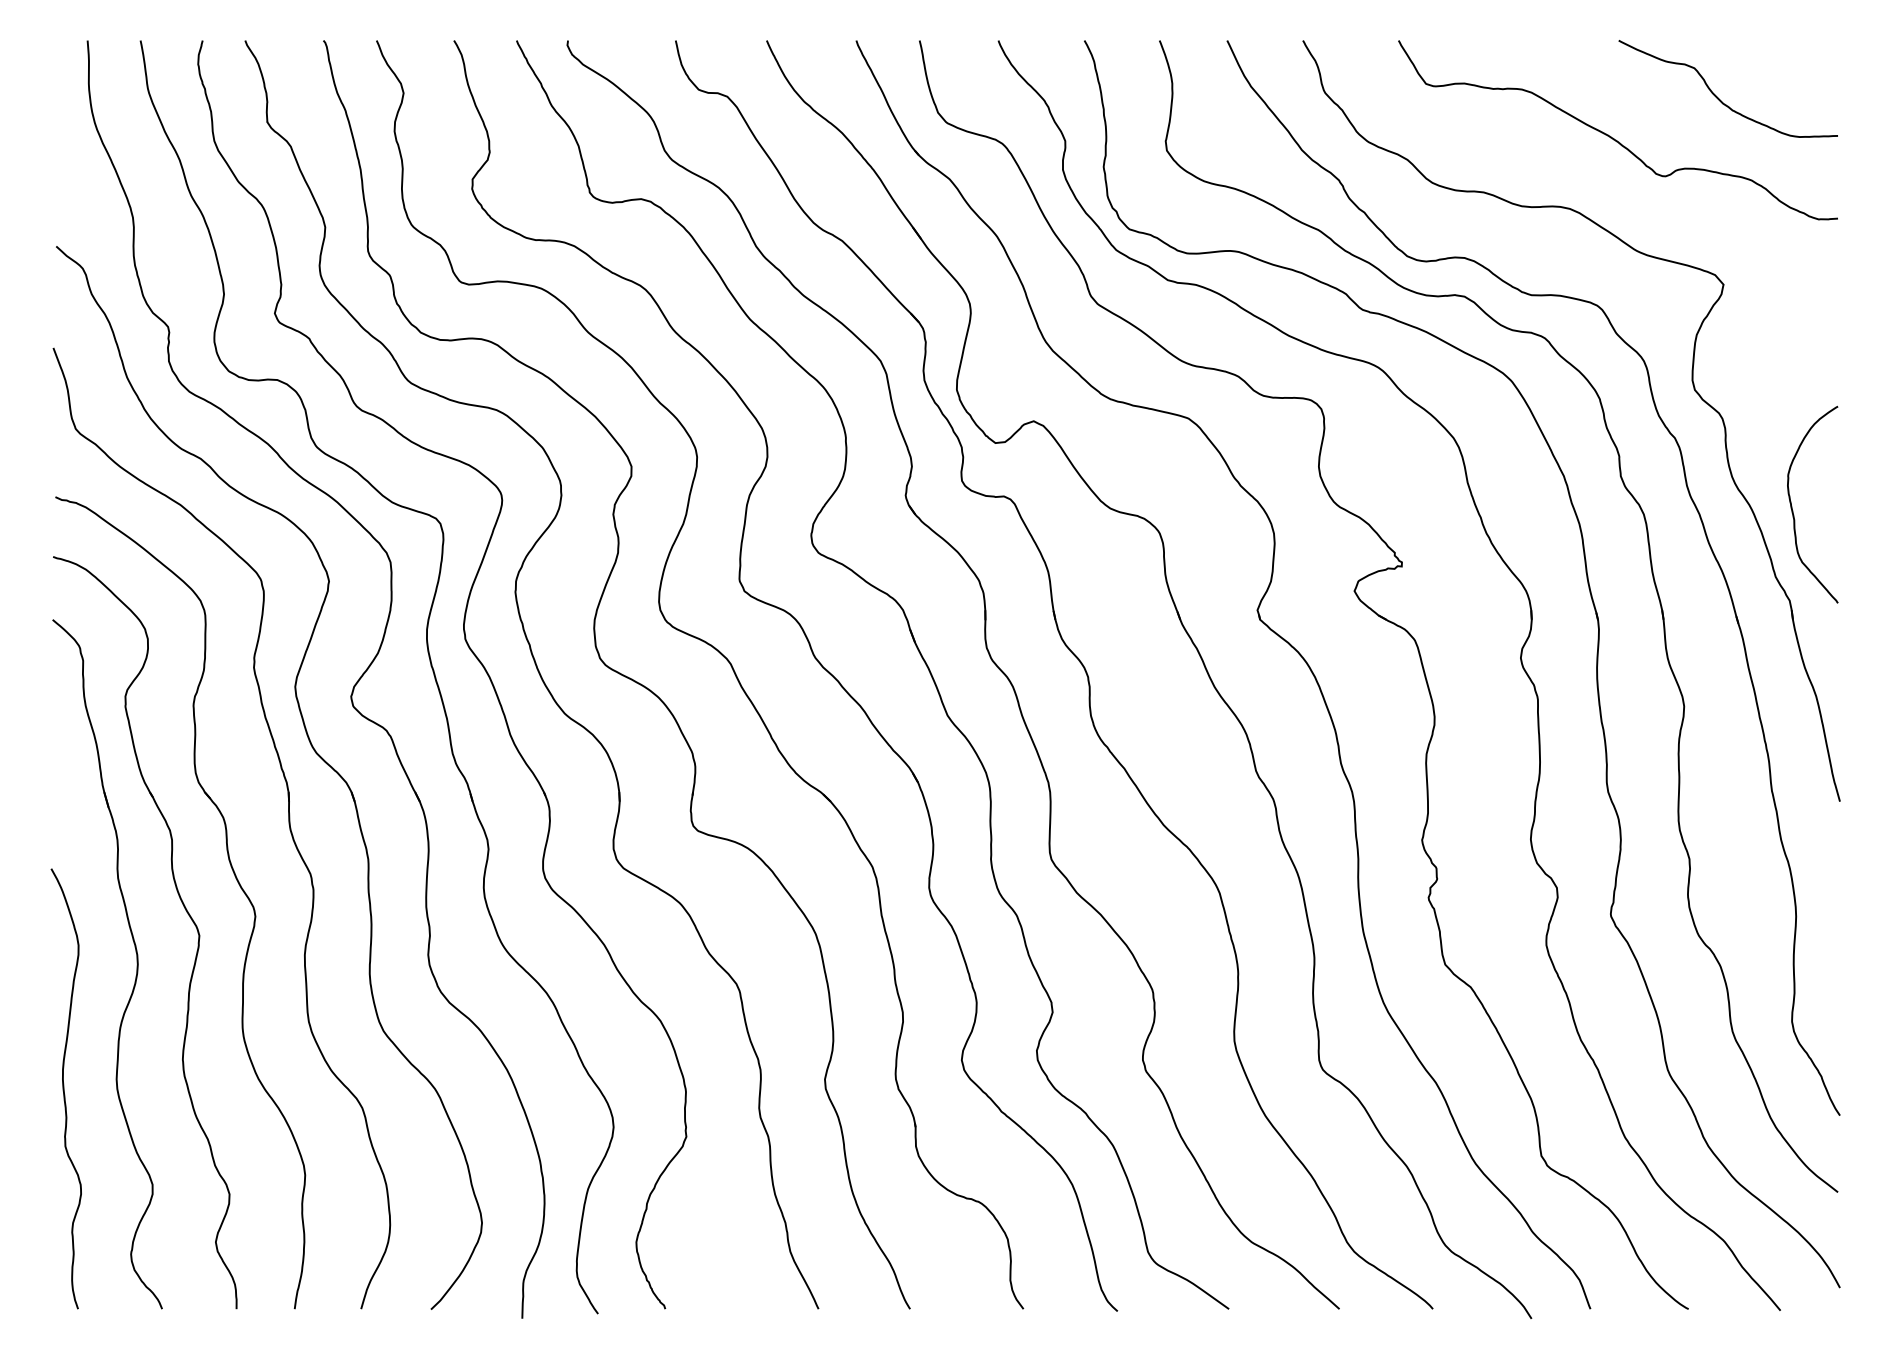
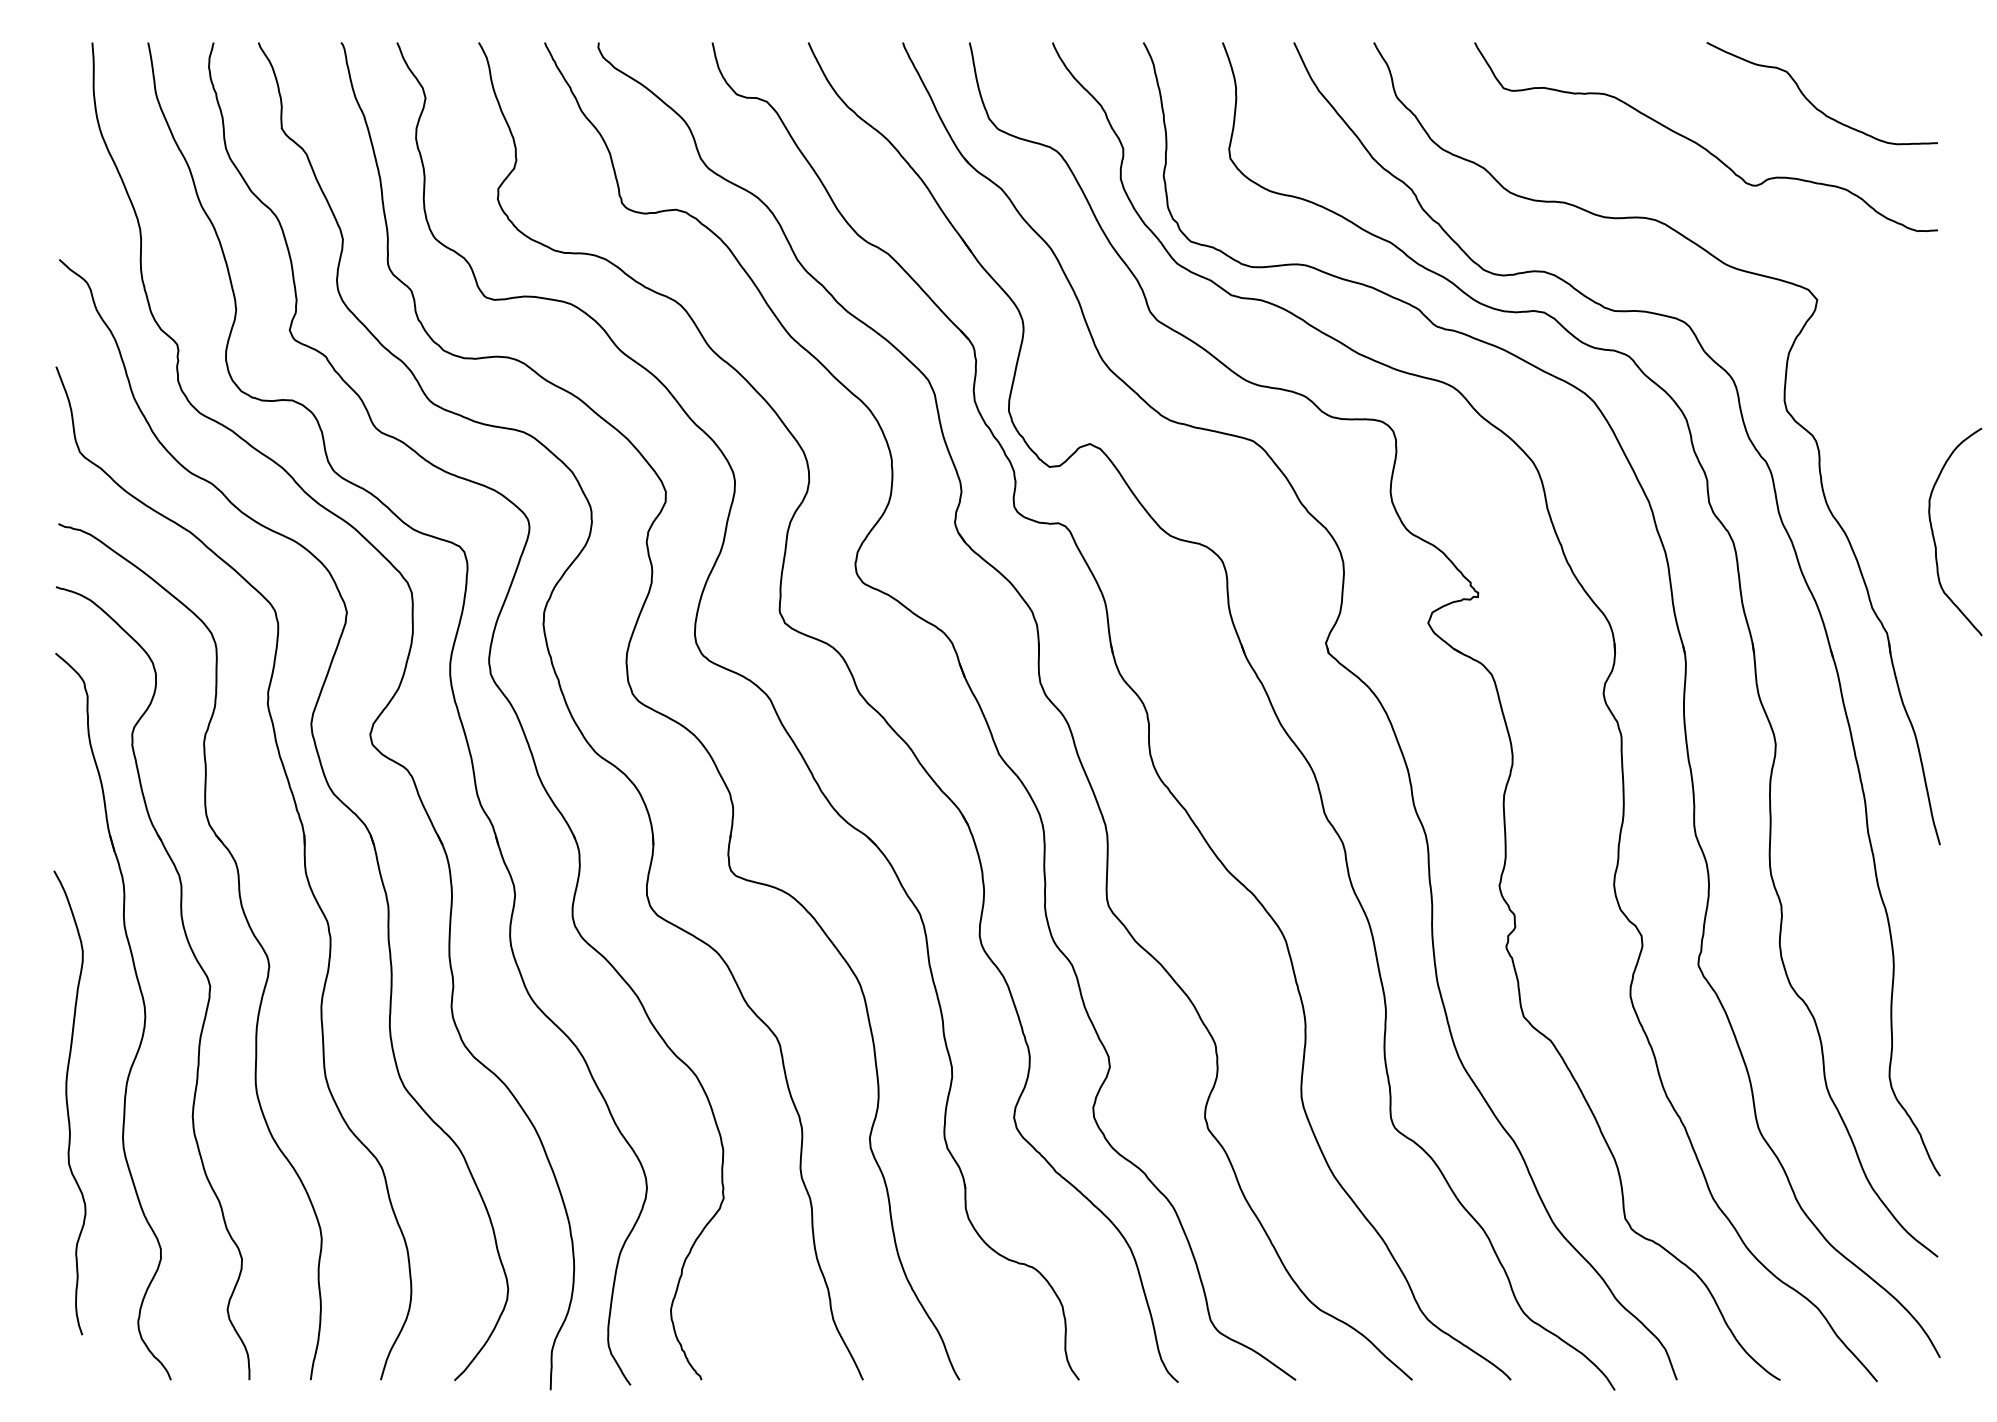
curve: (1792, 509) -> (1934, 536), moved
curve: (64, 1088) -> (67, 1102), moved

